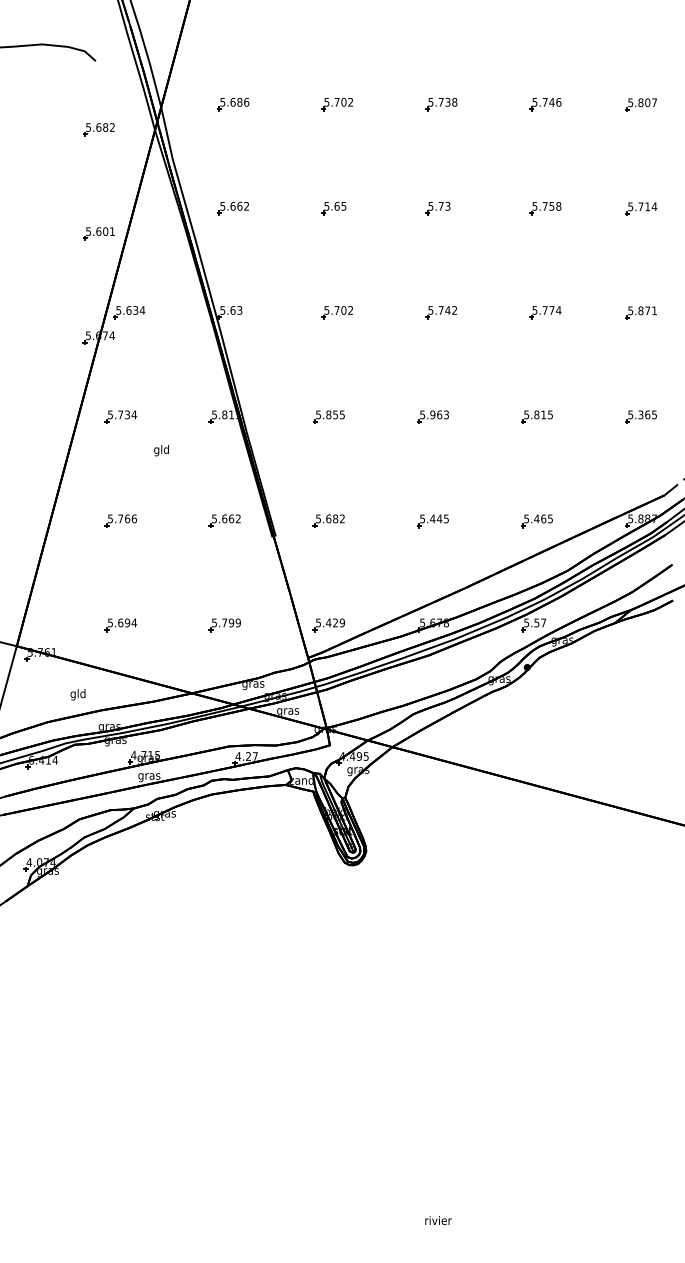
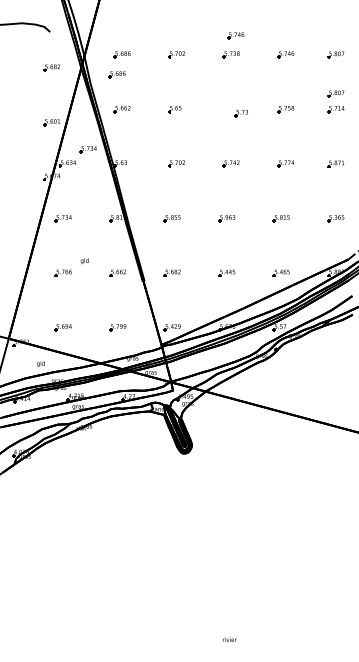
part: (449, 67) -> (235, 35), added
part: (222, 142) -> (116, 74), added
part: (640, 178) -> (335, 93), added
part: (435, 208) -> (240, 113), moved
part: (166, 285) -> (87, 149), added
text: (161, 451) -> (84, 261), moved

